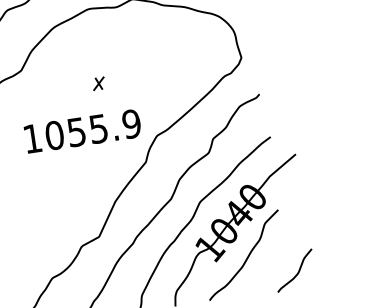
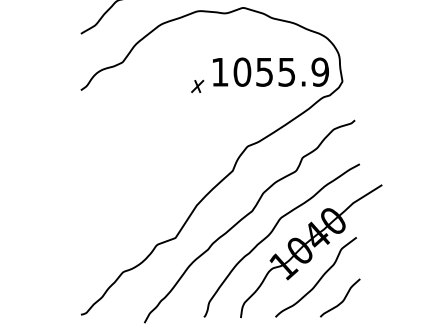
text: (82, 130) -> (270, 71), moved
curve: (298, 270) -> (343, 298), moved

